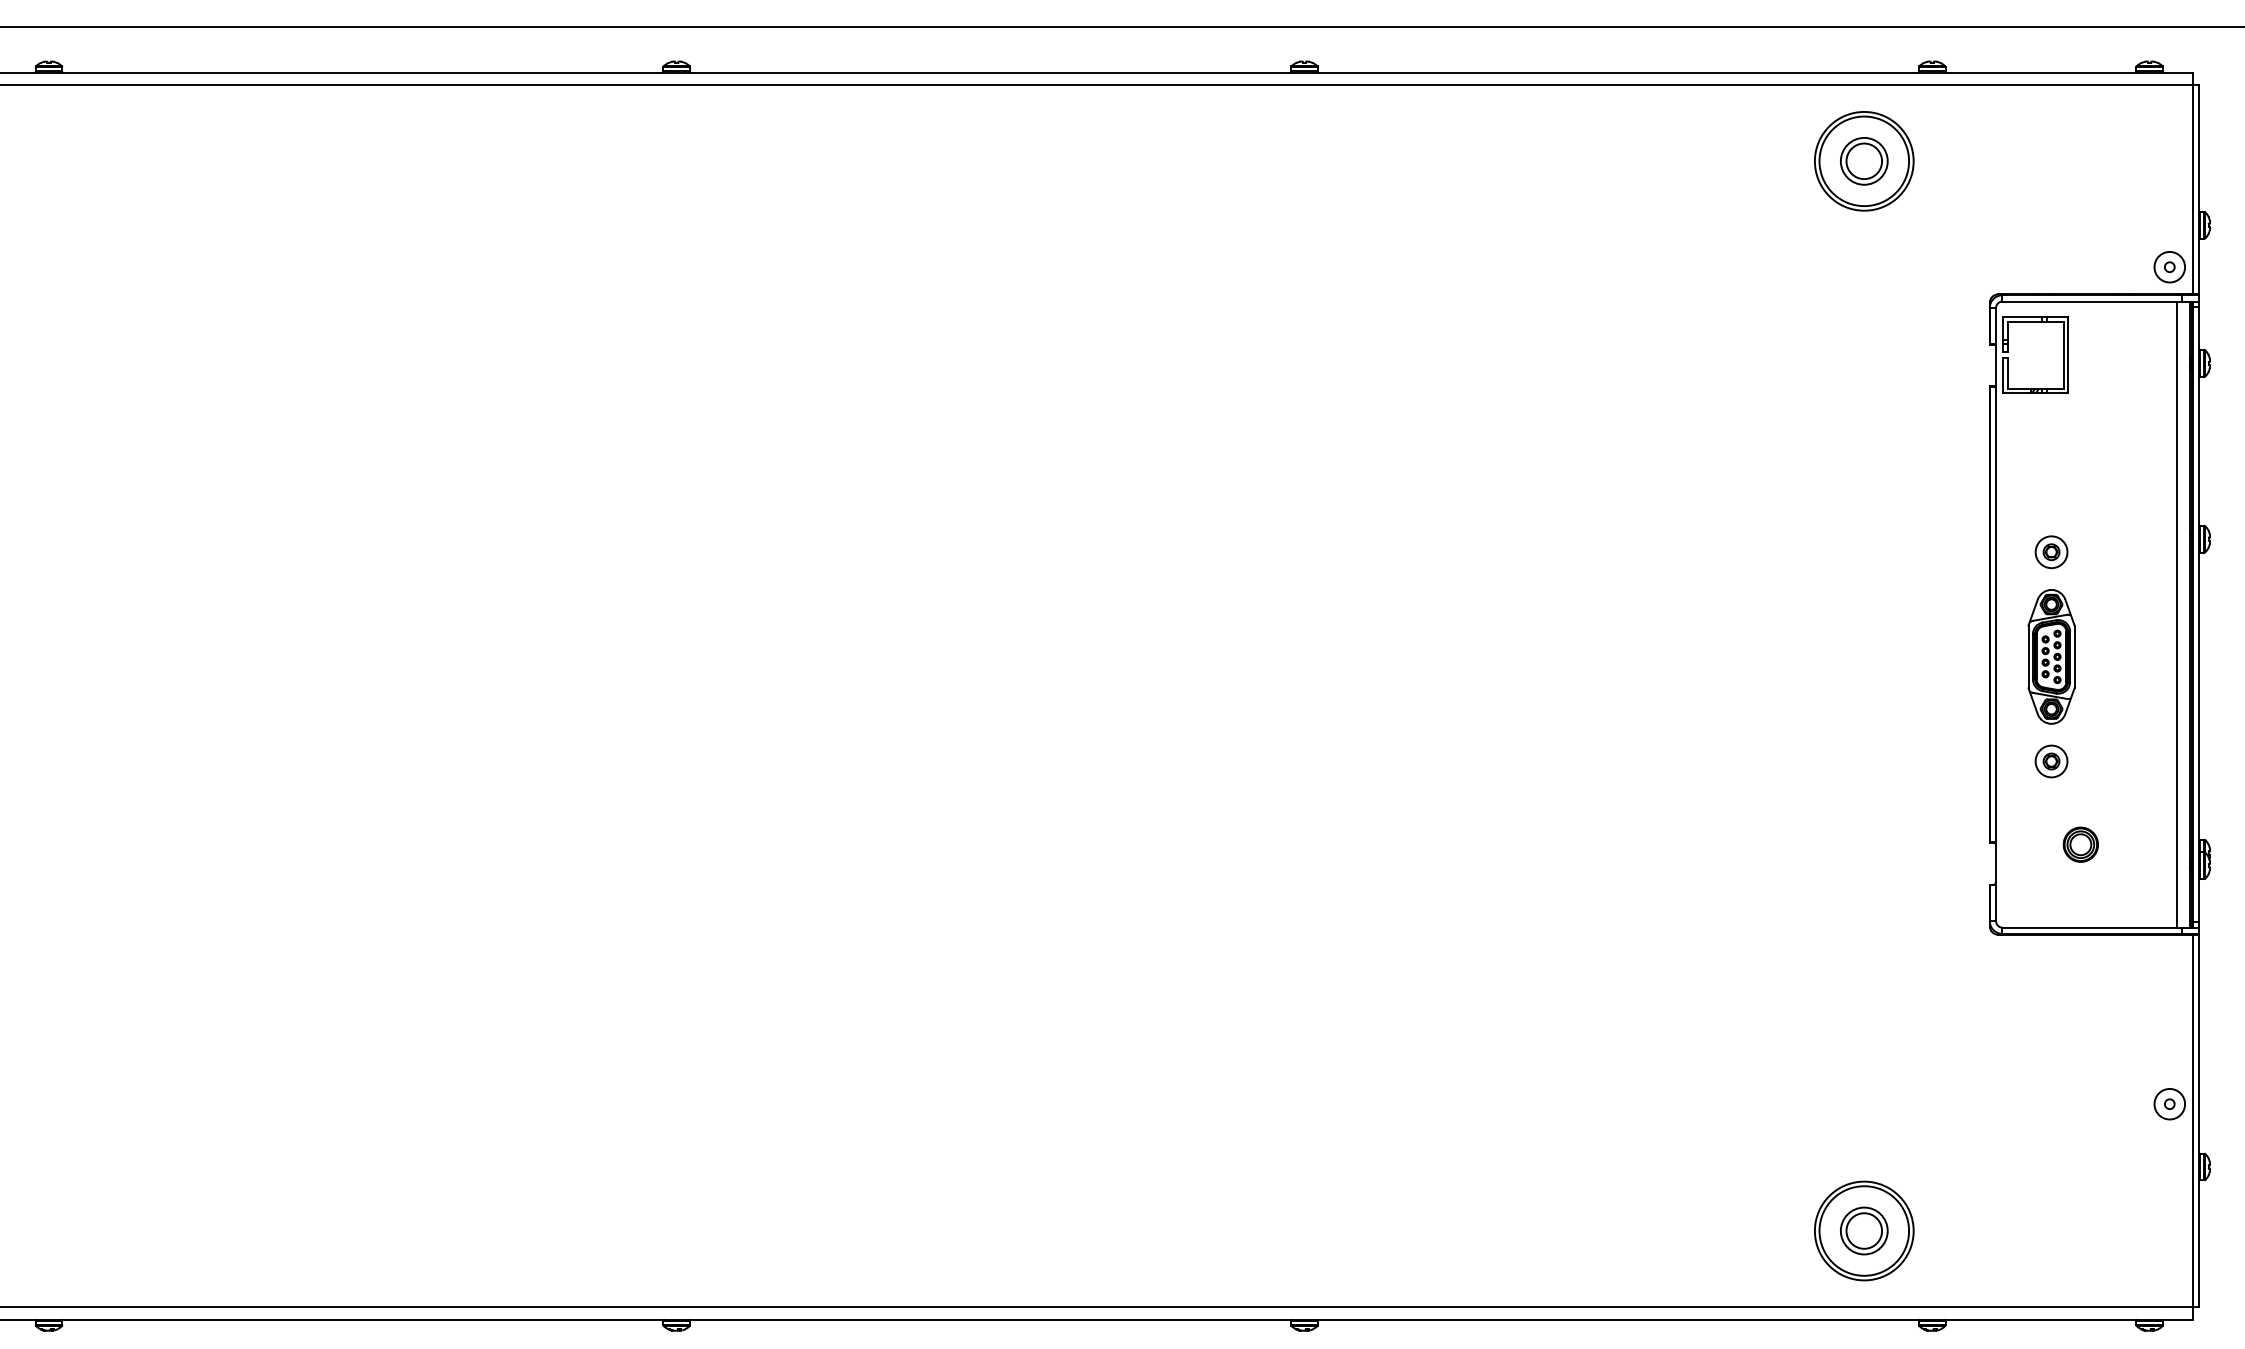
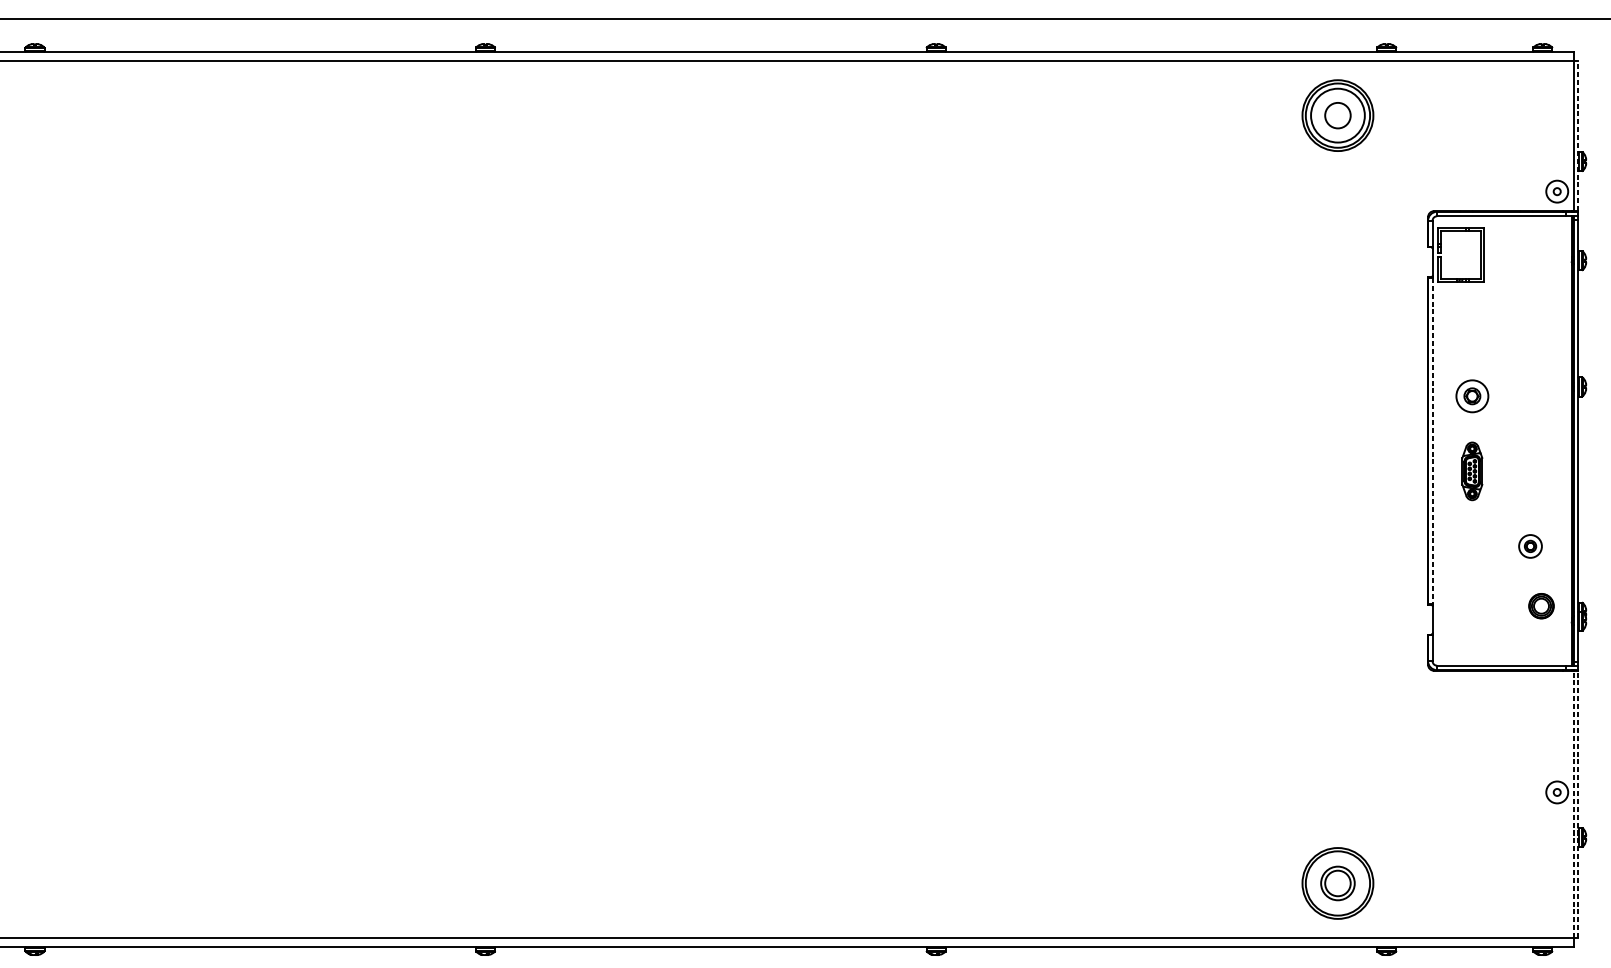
circle: (1863, 160) -> (1337, 115), size x1.6
line: (2199, 189) -> (1578, 135), solid -> dashed
part: (2051, 551) -> (1472, 395), size x1.4
line: (2177, 614) -> (1562, 440), removed
line: (1996, 615) -> (1432, 441), solid -> dashed
part: (2051, 656) -> (1472, 471), size x0.6
part: (2051, 761) -> (1530, 546), moved
part: (2080, 844) -> (1541, 606), moved
line: (2192, 1120) -> (1573, 804), solid -> dashed
line: (2199, 1120) -> (1578, 804), solid -> dashed

